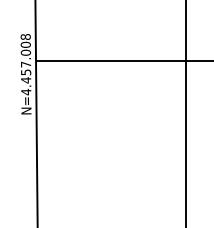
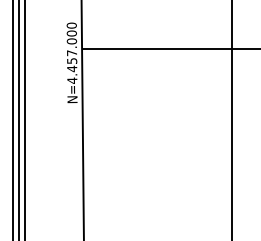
text: (25, 36) -> (71, 25), N=4.457.008 -> N=4.457.000

